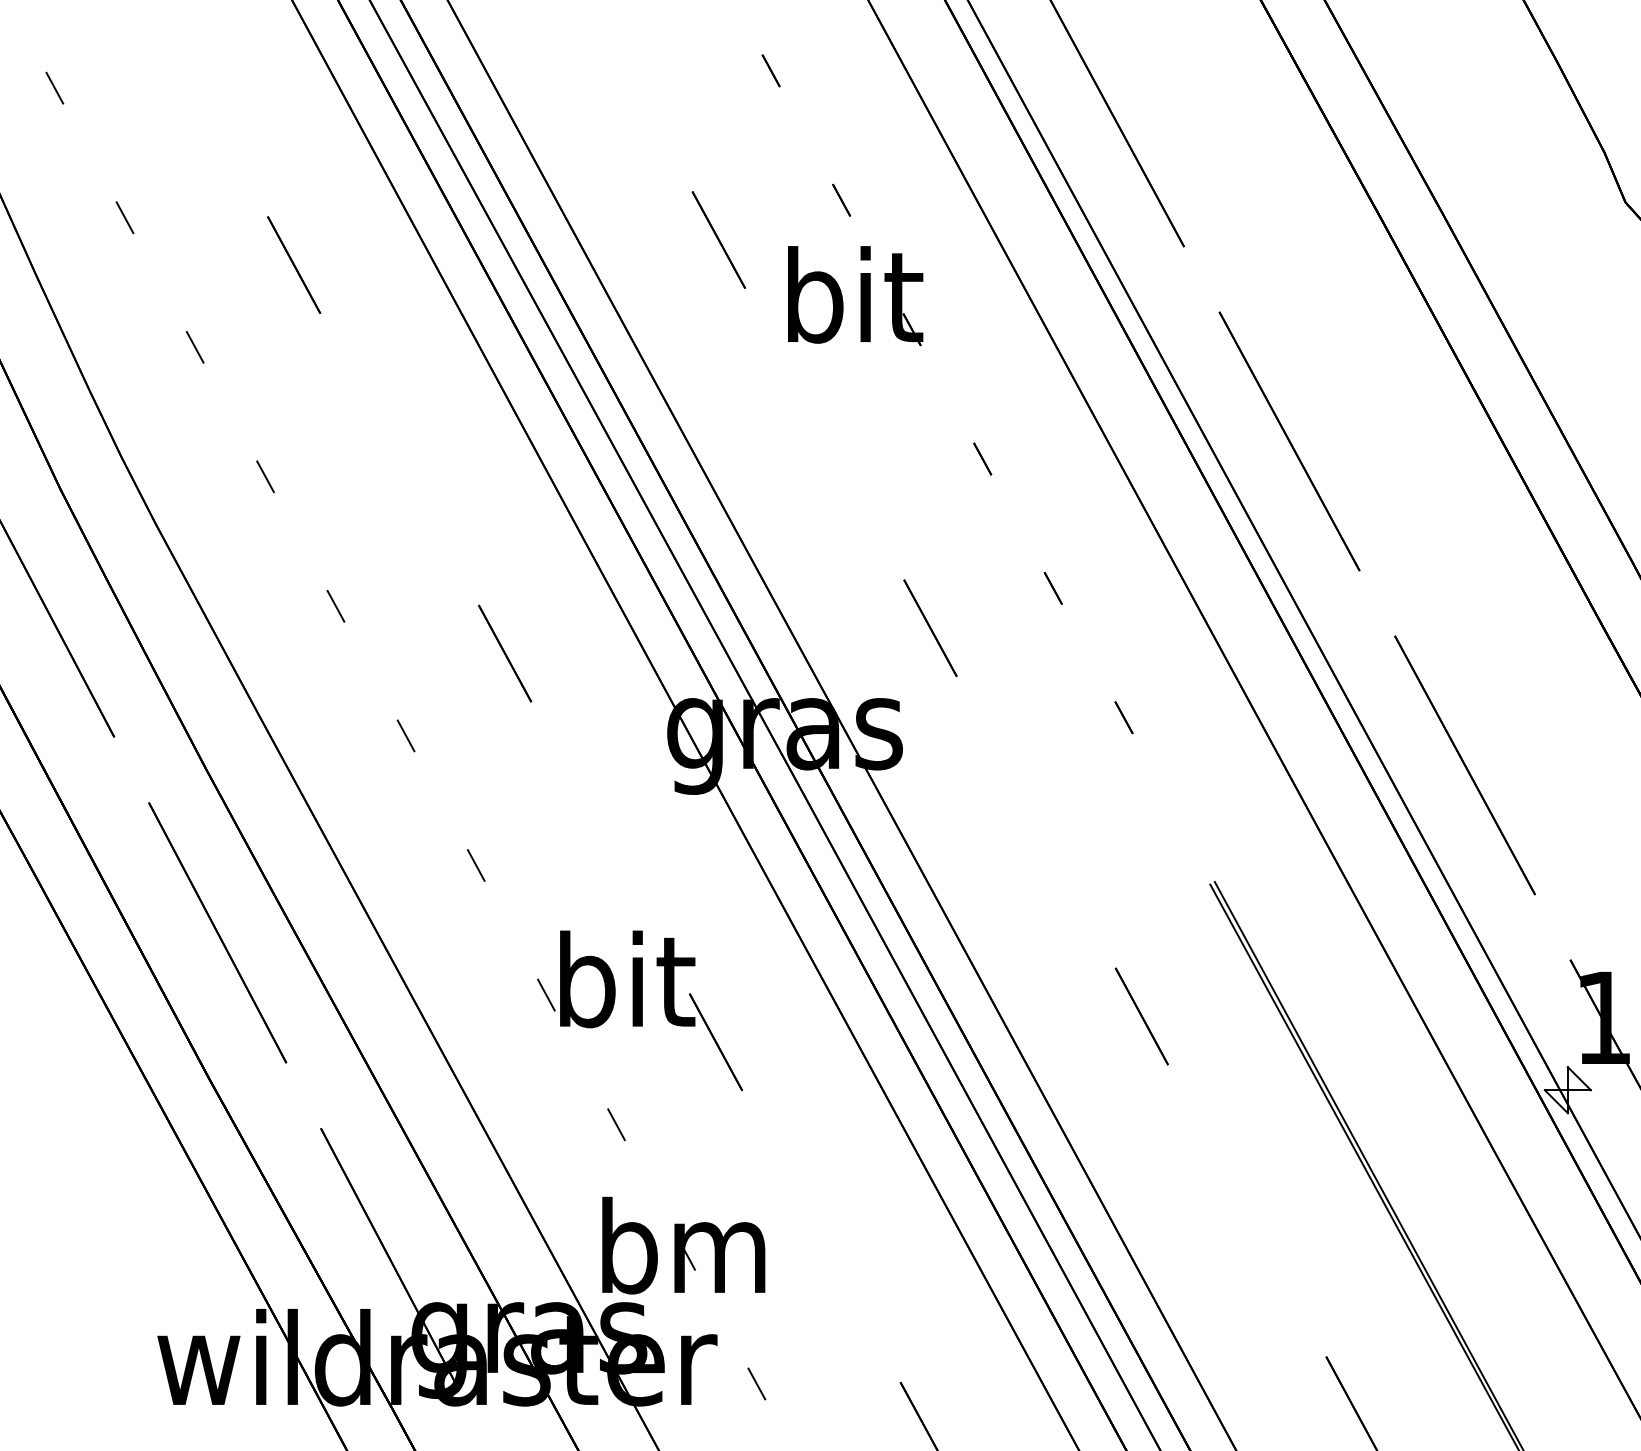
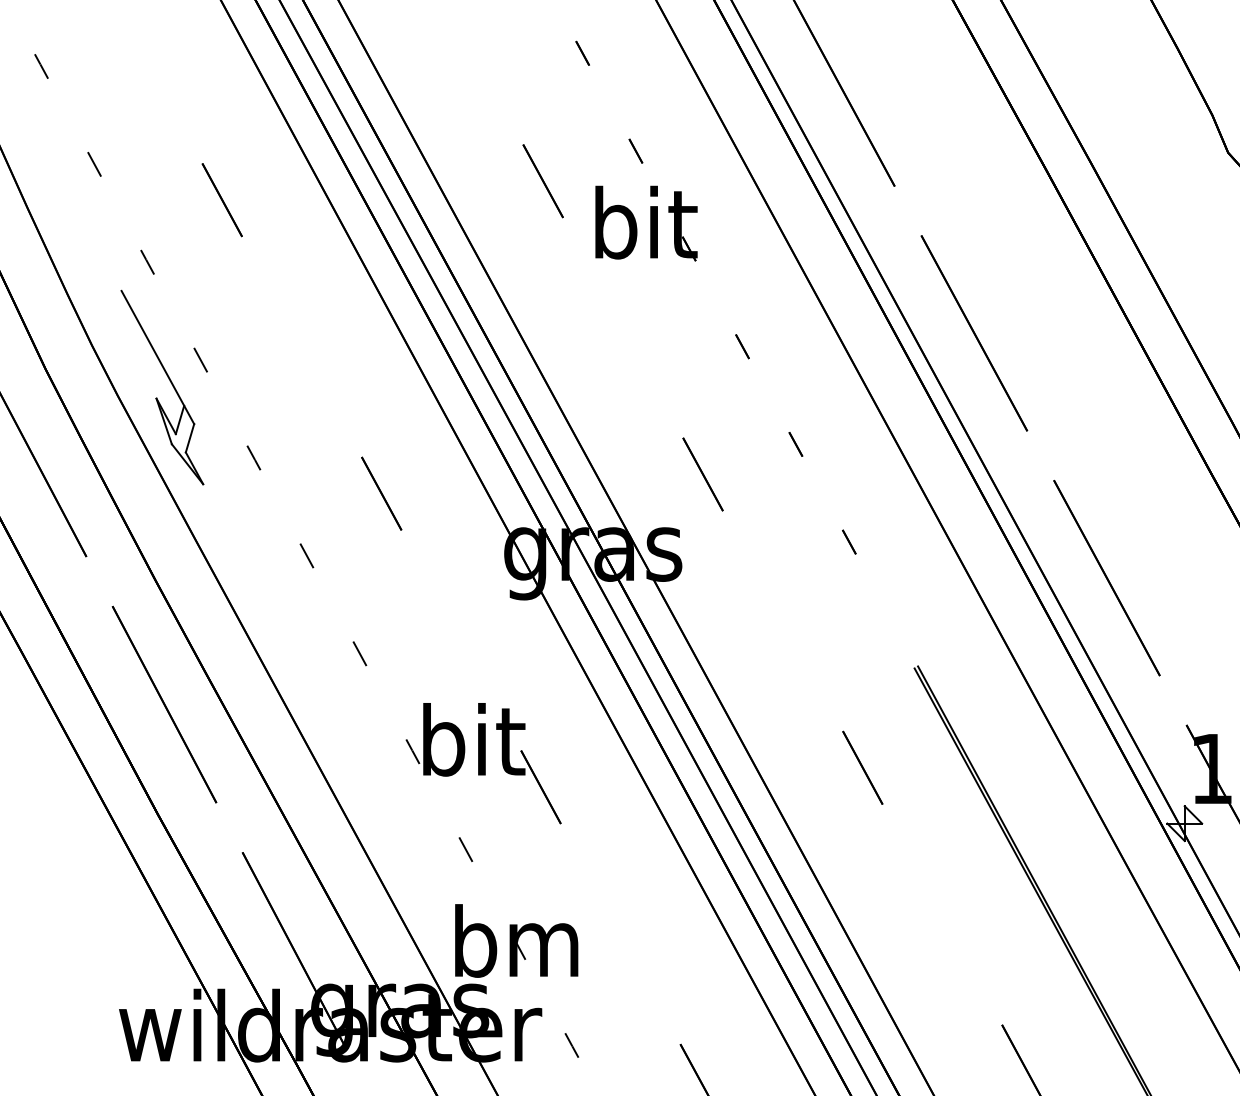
part: (224, 505) -> (169, 381), added

